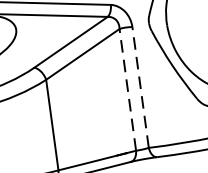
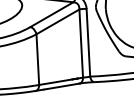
line: (140, 86) -> (88, 42), dashed -> solid
line: (128, 89) -> (81, 43), dashed -> solid

